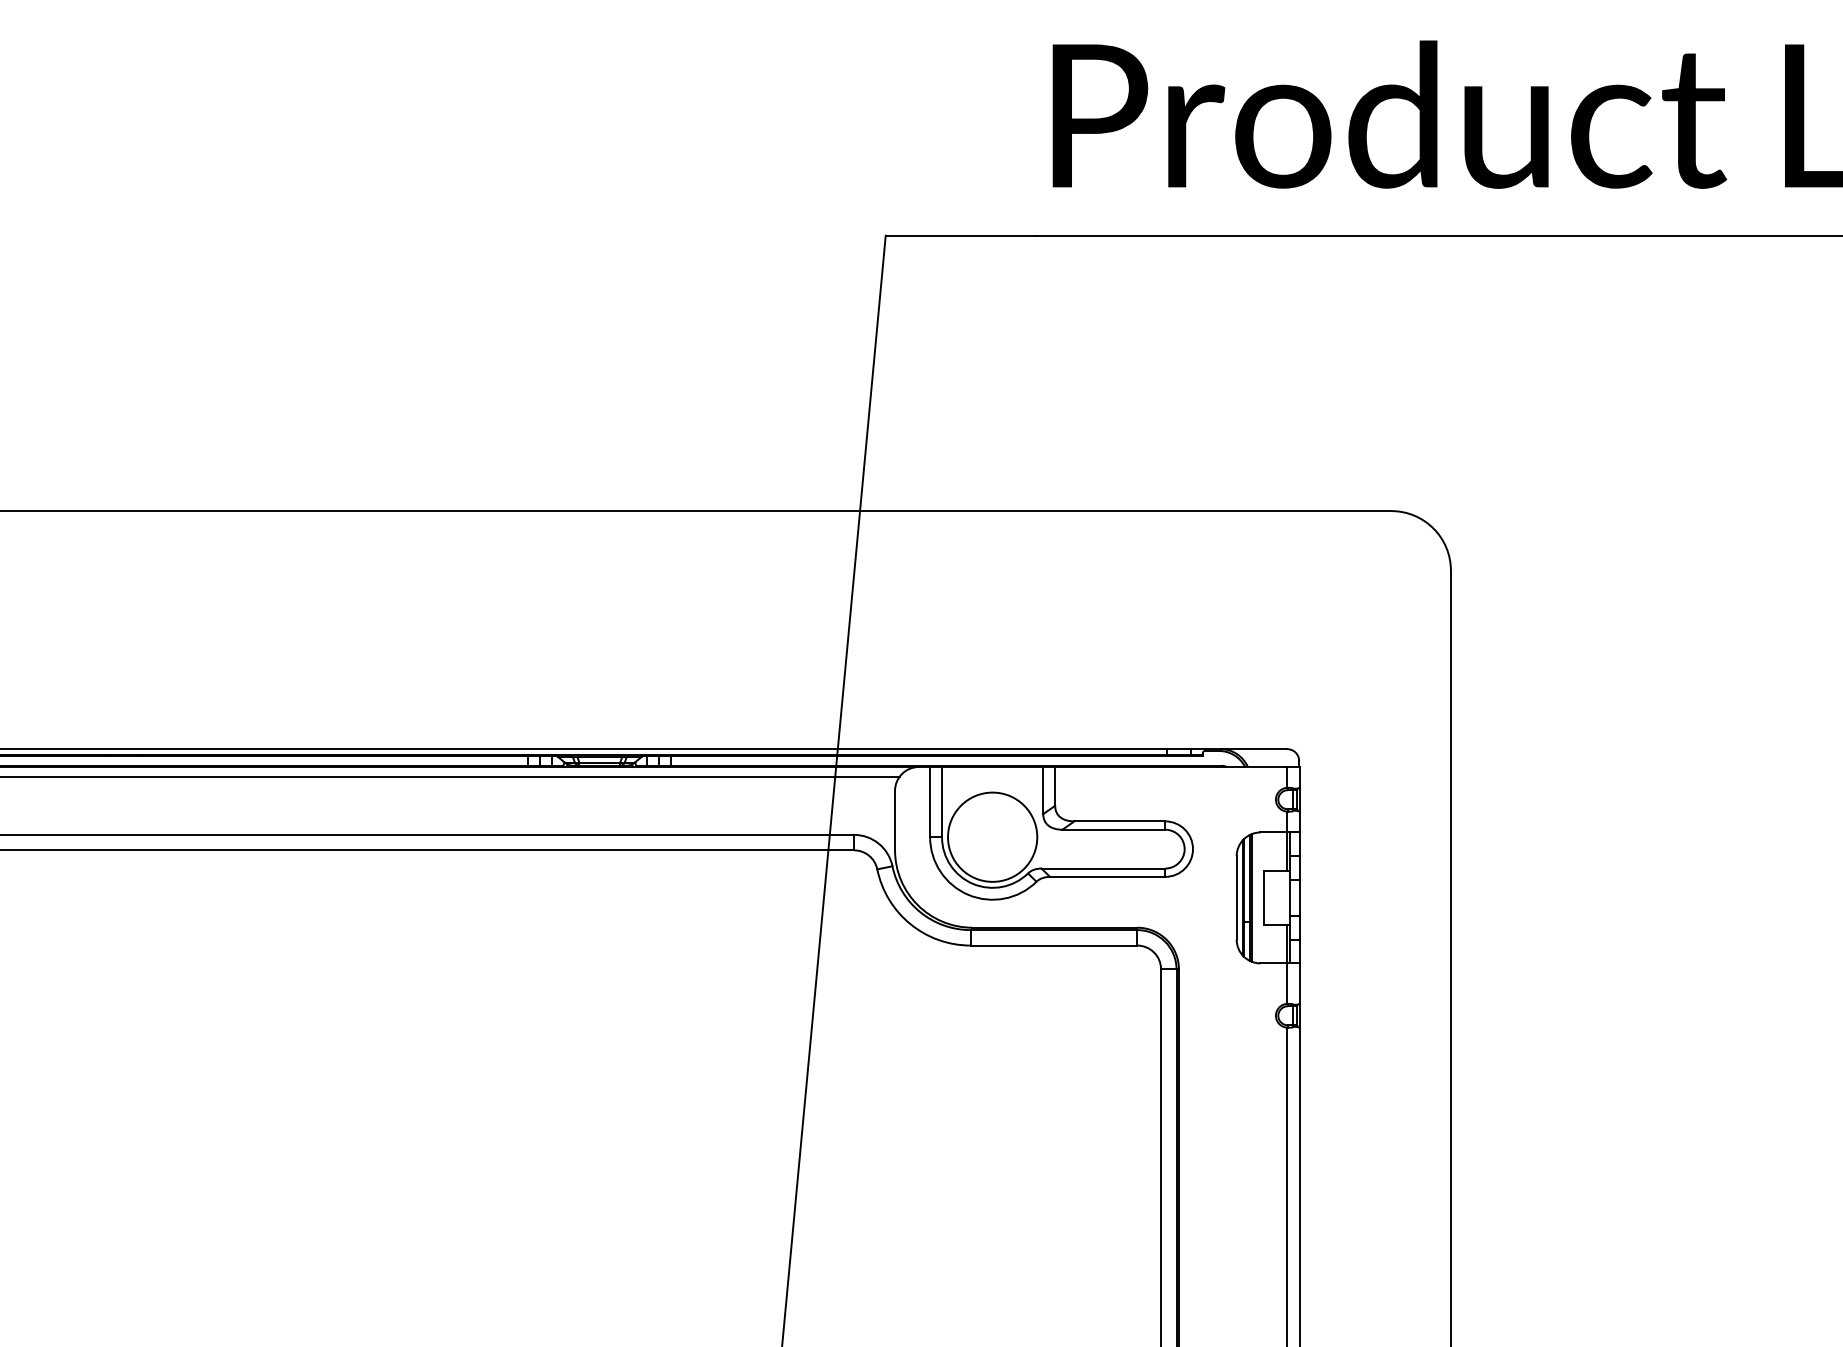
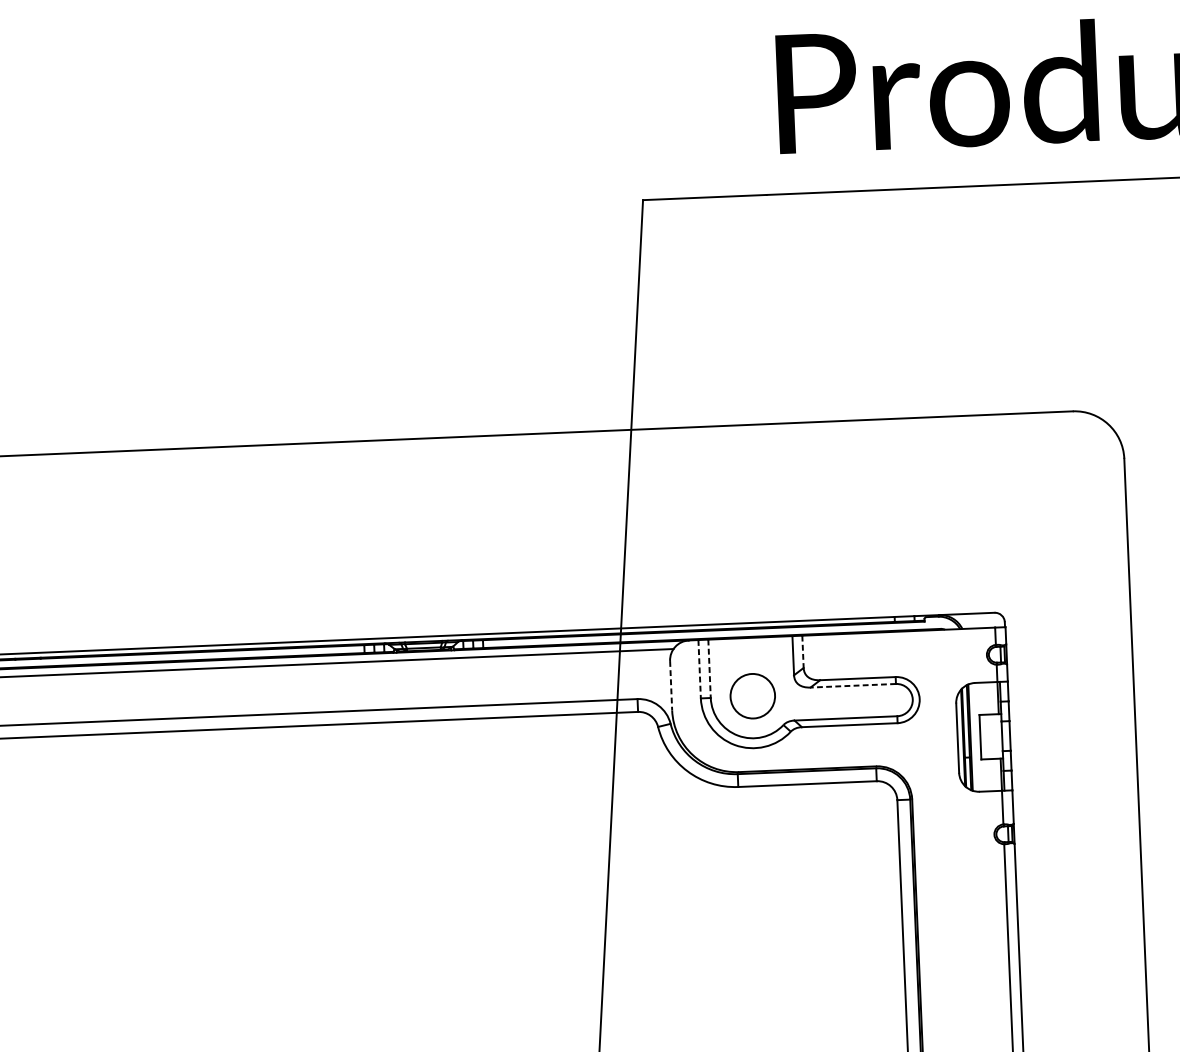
line: (1055, 786) -> (803, 651), solid -> dashed
line: (930, 802) -> (699, 669), solid -> dashed
line: (942, 802) -> (709, 669), solid -> dashed
line: (895, 820) -> (671, 685), solid -> dashed
line: (1113, 829) -> (852, 685), solid -> dashed
circle: (992, 836) -> (752, 695), size x0.6

